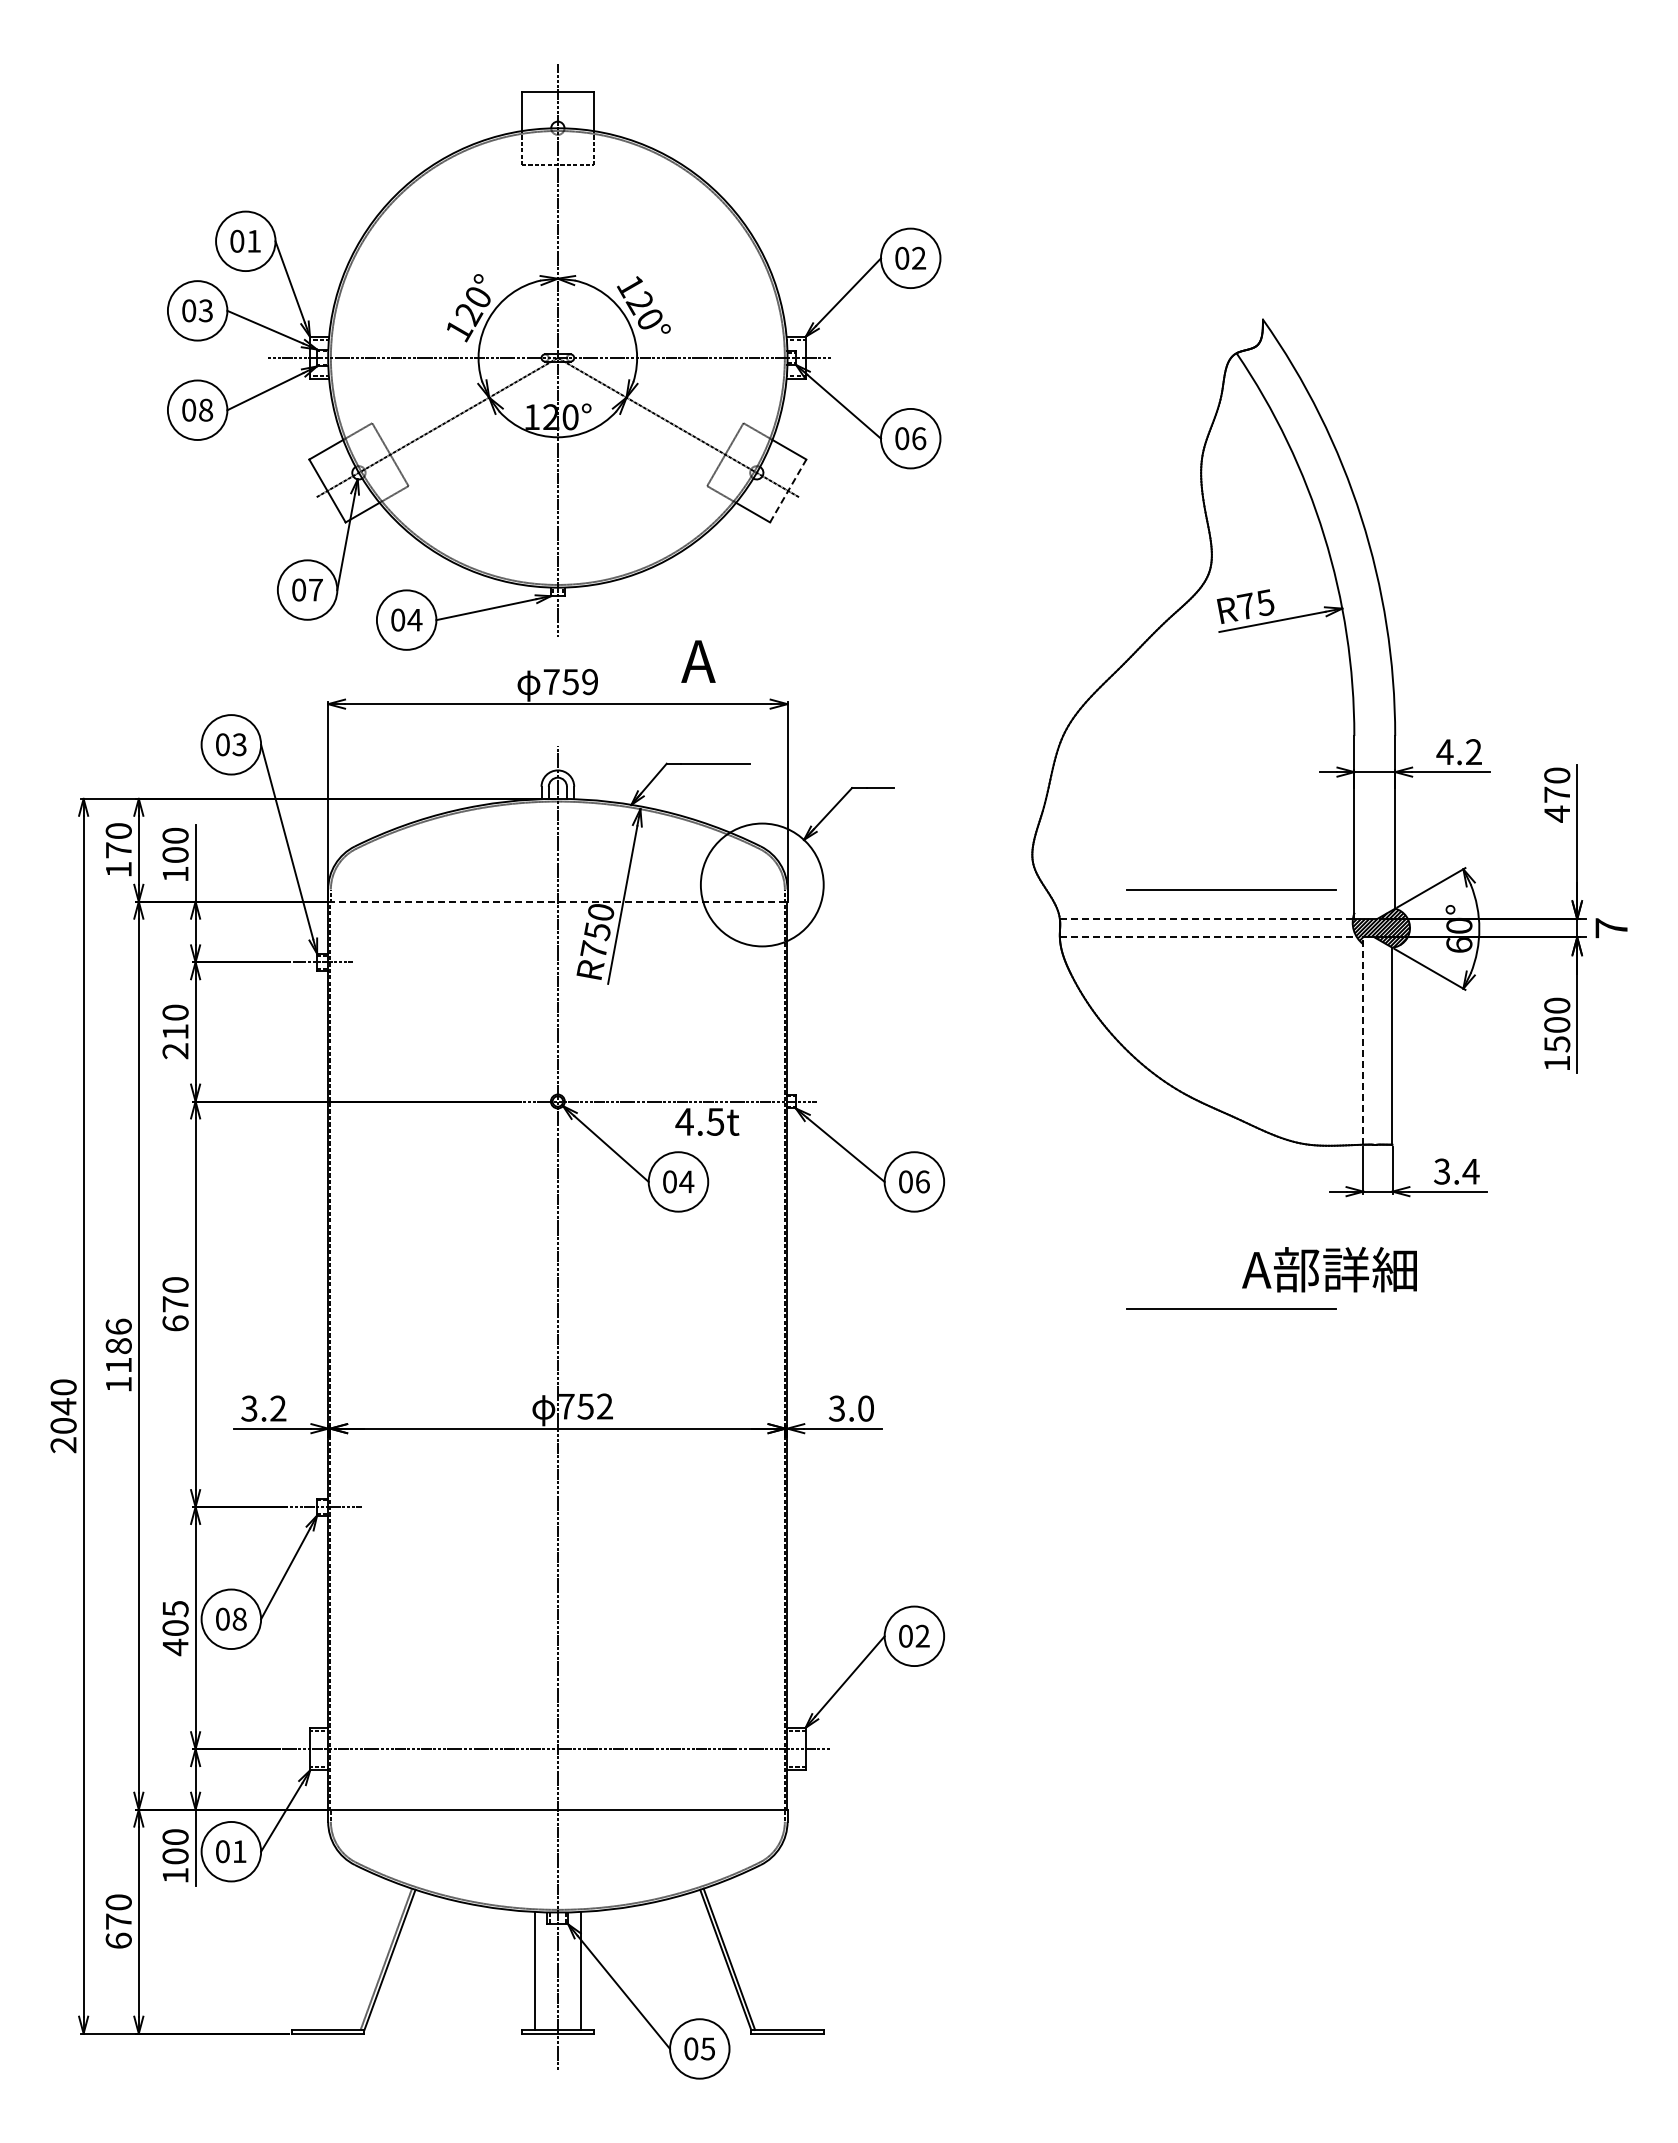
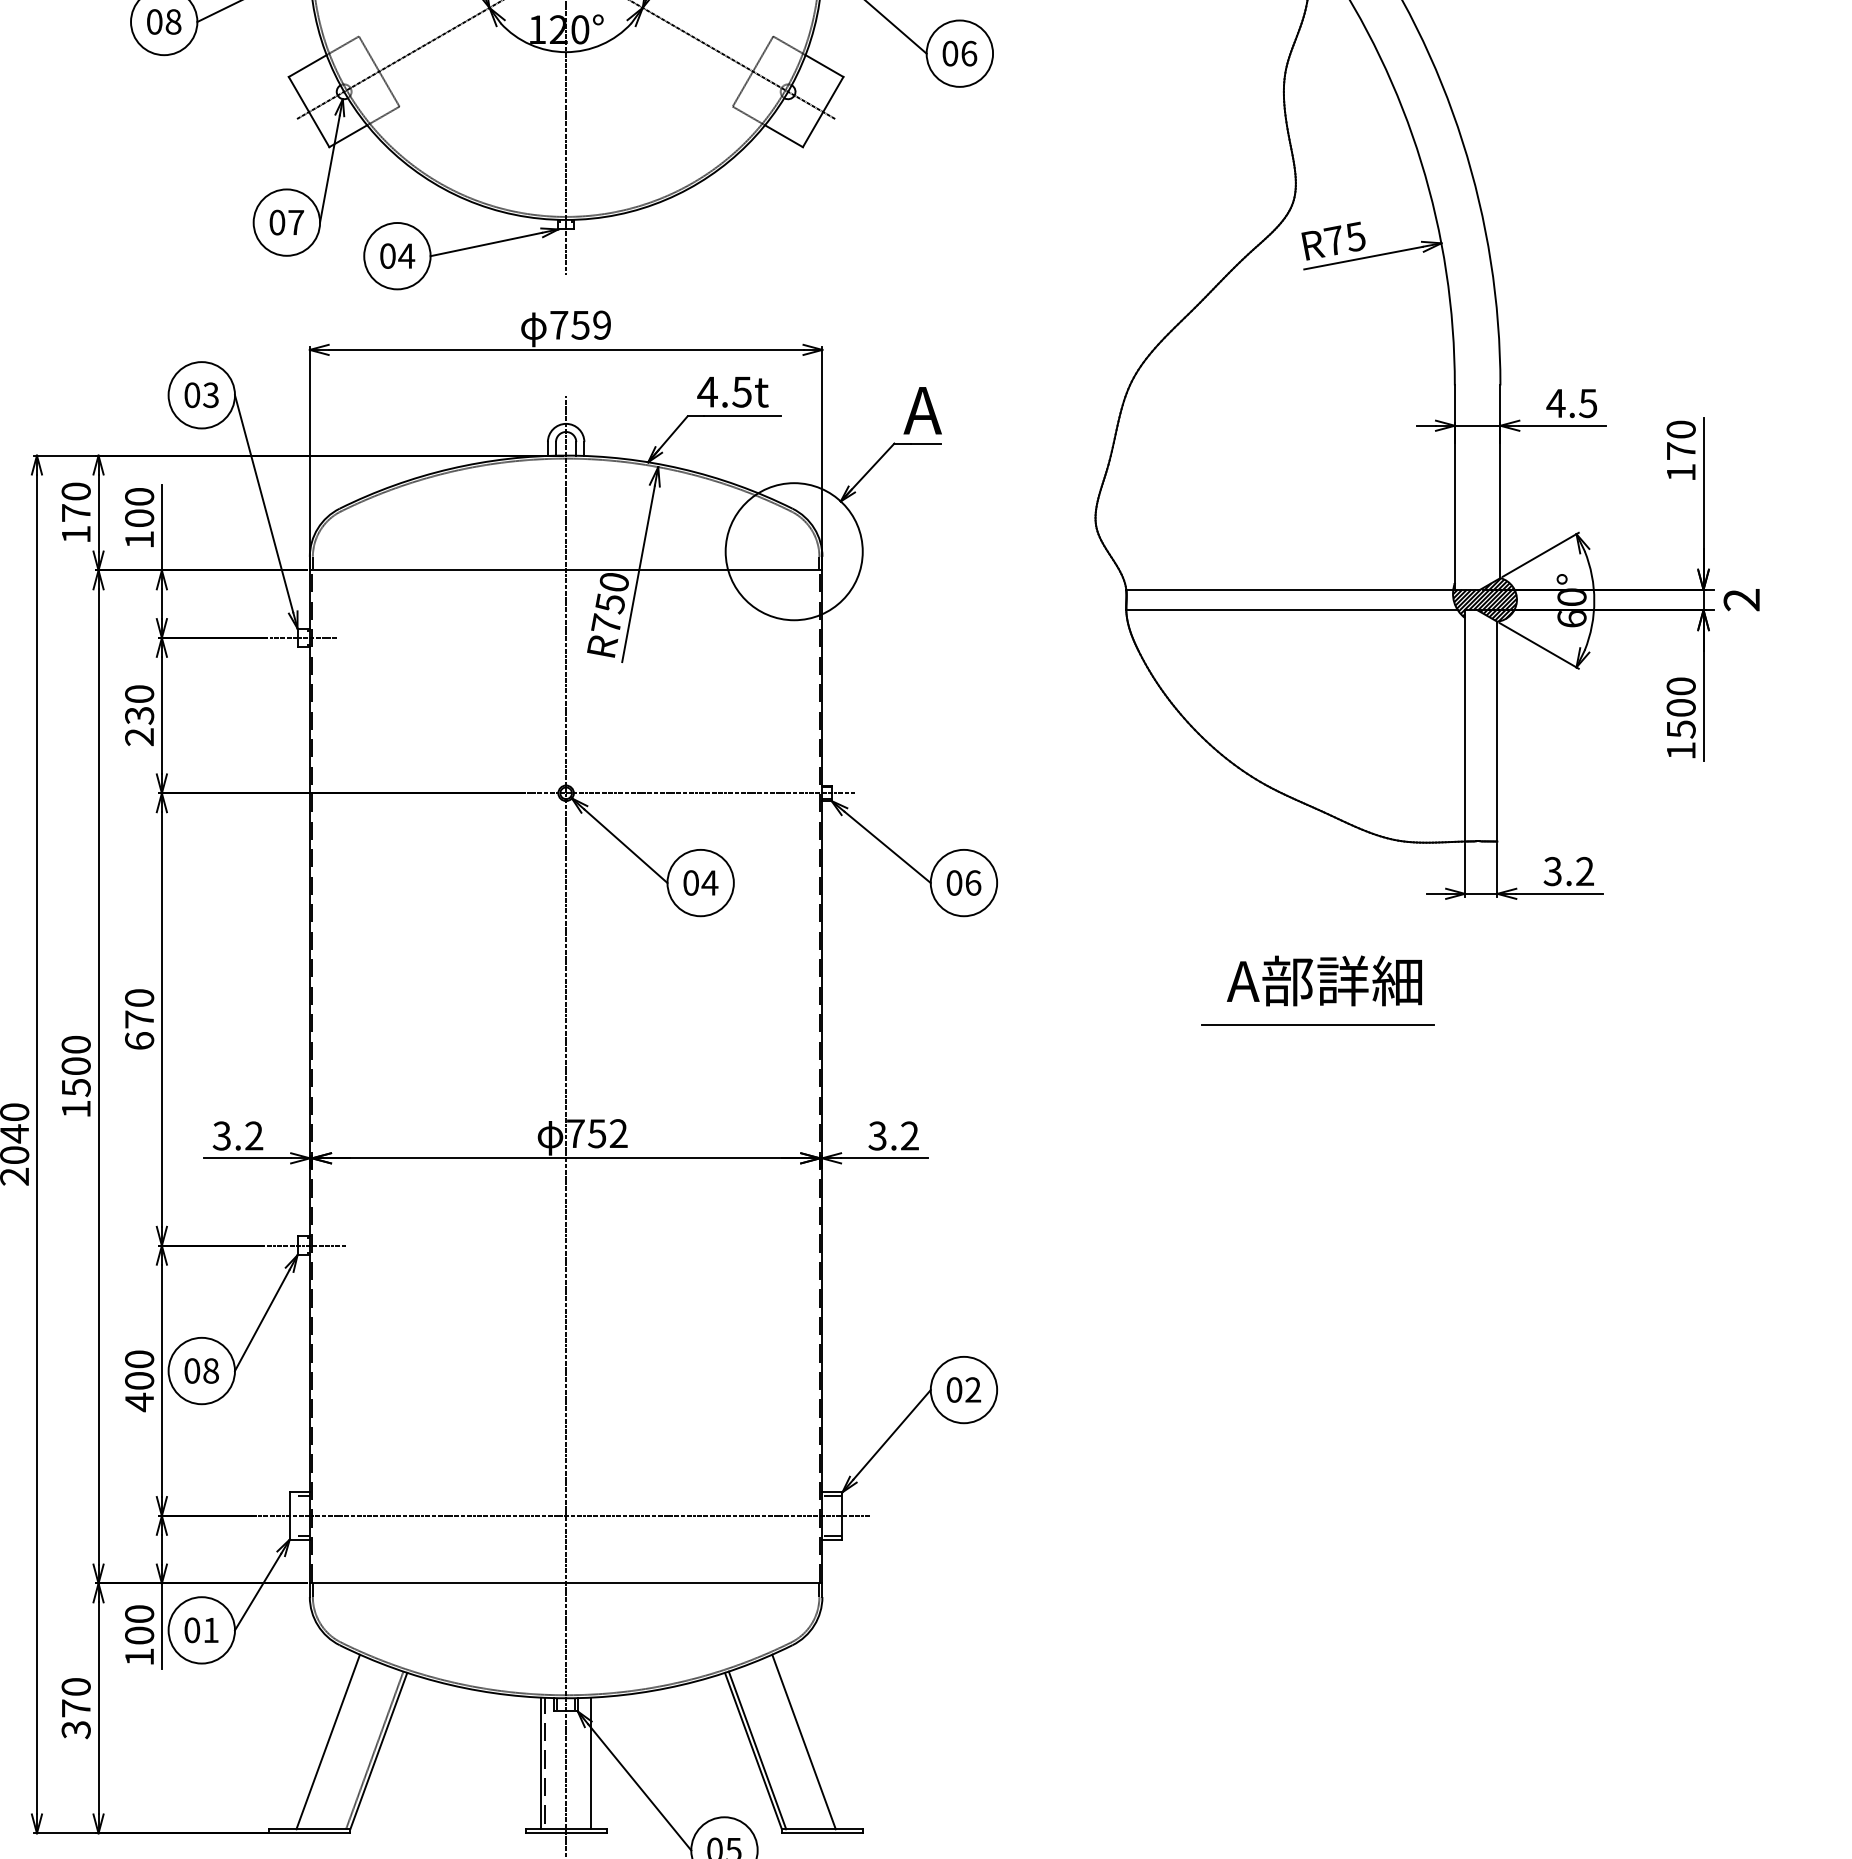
line: (788, 490) -> (823, 111), dashed -> solid
text: (698, 661) -> (922, 410), moved
text: (1473, 752) -> (1587, 403), 4.2 -> 4.5
text: (1556, 813) -> (1680, 471), 470 -> 170
line: (1231, 889) -> (1317, 556), removed
line: (557, 901) -> (565, 570), dashed -> solid
line: (1206, 919) -> (1289, 590), dashed -> solid
text: (1611, 928) -> (1741, 600), 7 -> 2
line: (1208, 937) -> (1292, 610), dashed -> solid
text: (175, 1032) -> (139, 716), 210 -> 230
line: (1363, 1041) -> (1465, 726), dashed -> solid
text: (707, 1121) -> (733, 391), moved
text: (1470, 1171) -> (1584, 871), 3.4 -> 3.2
text: (1329, 1269) -> (1324, 980), moved
text: (118, 1345) -> (75, 1065), 1186 -> 1500
text: (865, 1408) -> (909, 1135), 3.0 -> 3.2
text: (175, 1609) -> (139, 1360), 405 -> 400
text: (118, 1940) -> (75, 1729), 670 -> 370
line: (344, 1951) -> (328, 1741), added
line: (770, 1951) -> (803, 1741), added
line: (538, 1970) -> (544, 1762), added

